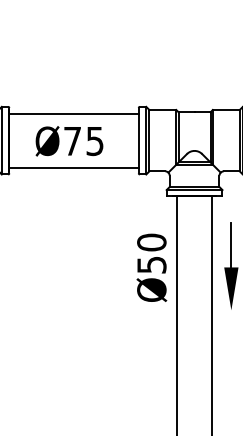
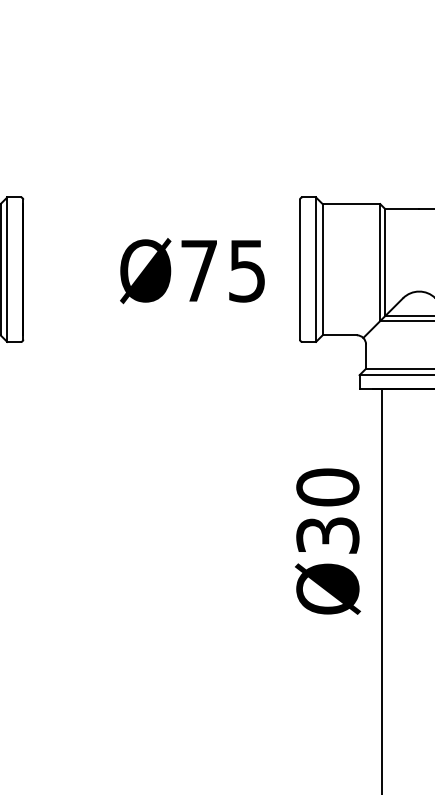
line: (73, 113) -> (160, 211), removed
text: (69, 141) -> (192, 271), moved
line: (73, 167) -> (160, 326), removed
text: (151, 264) -> (327, 534), Ø50 -> Ø30

